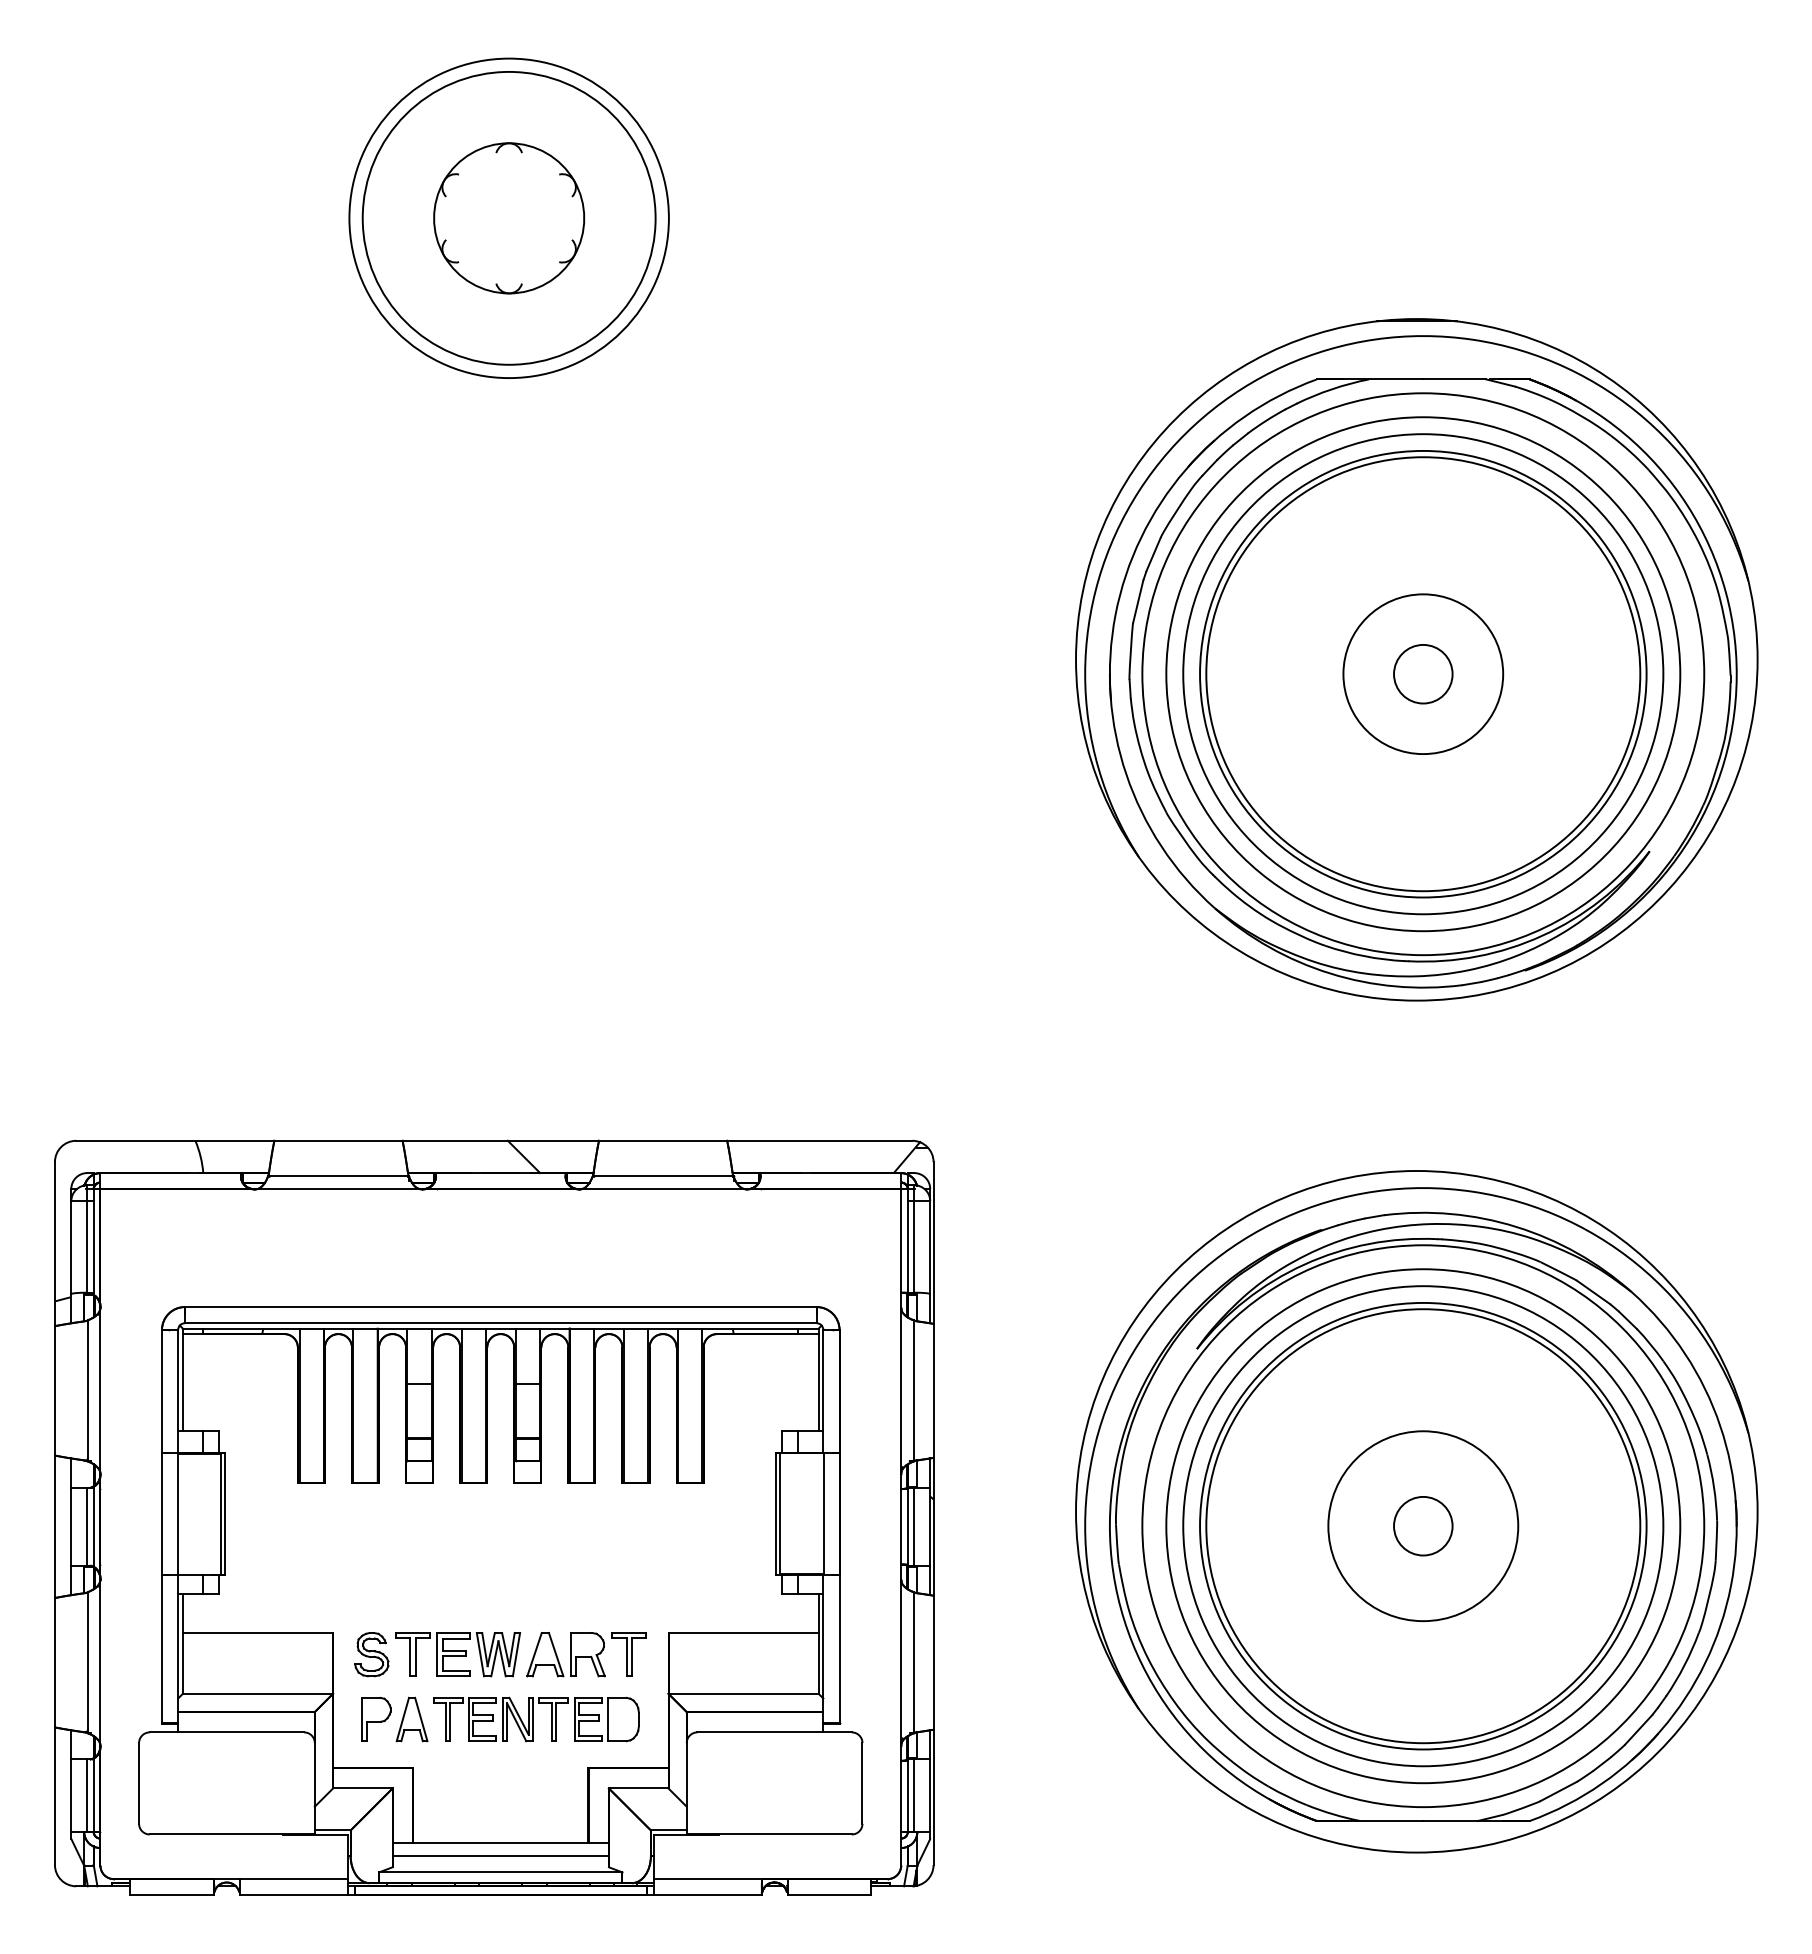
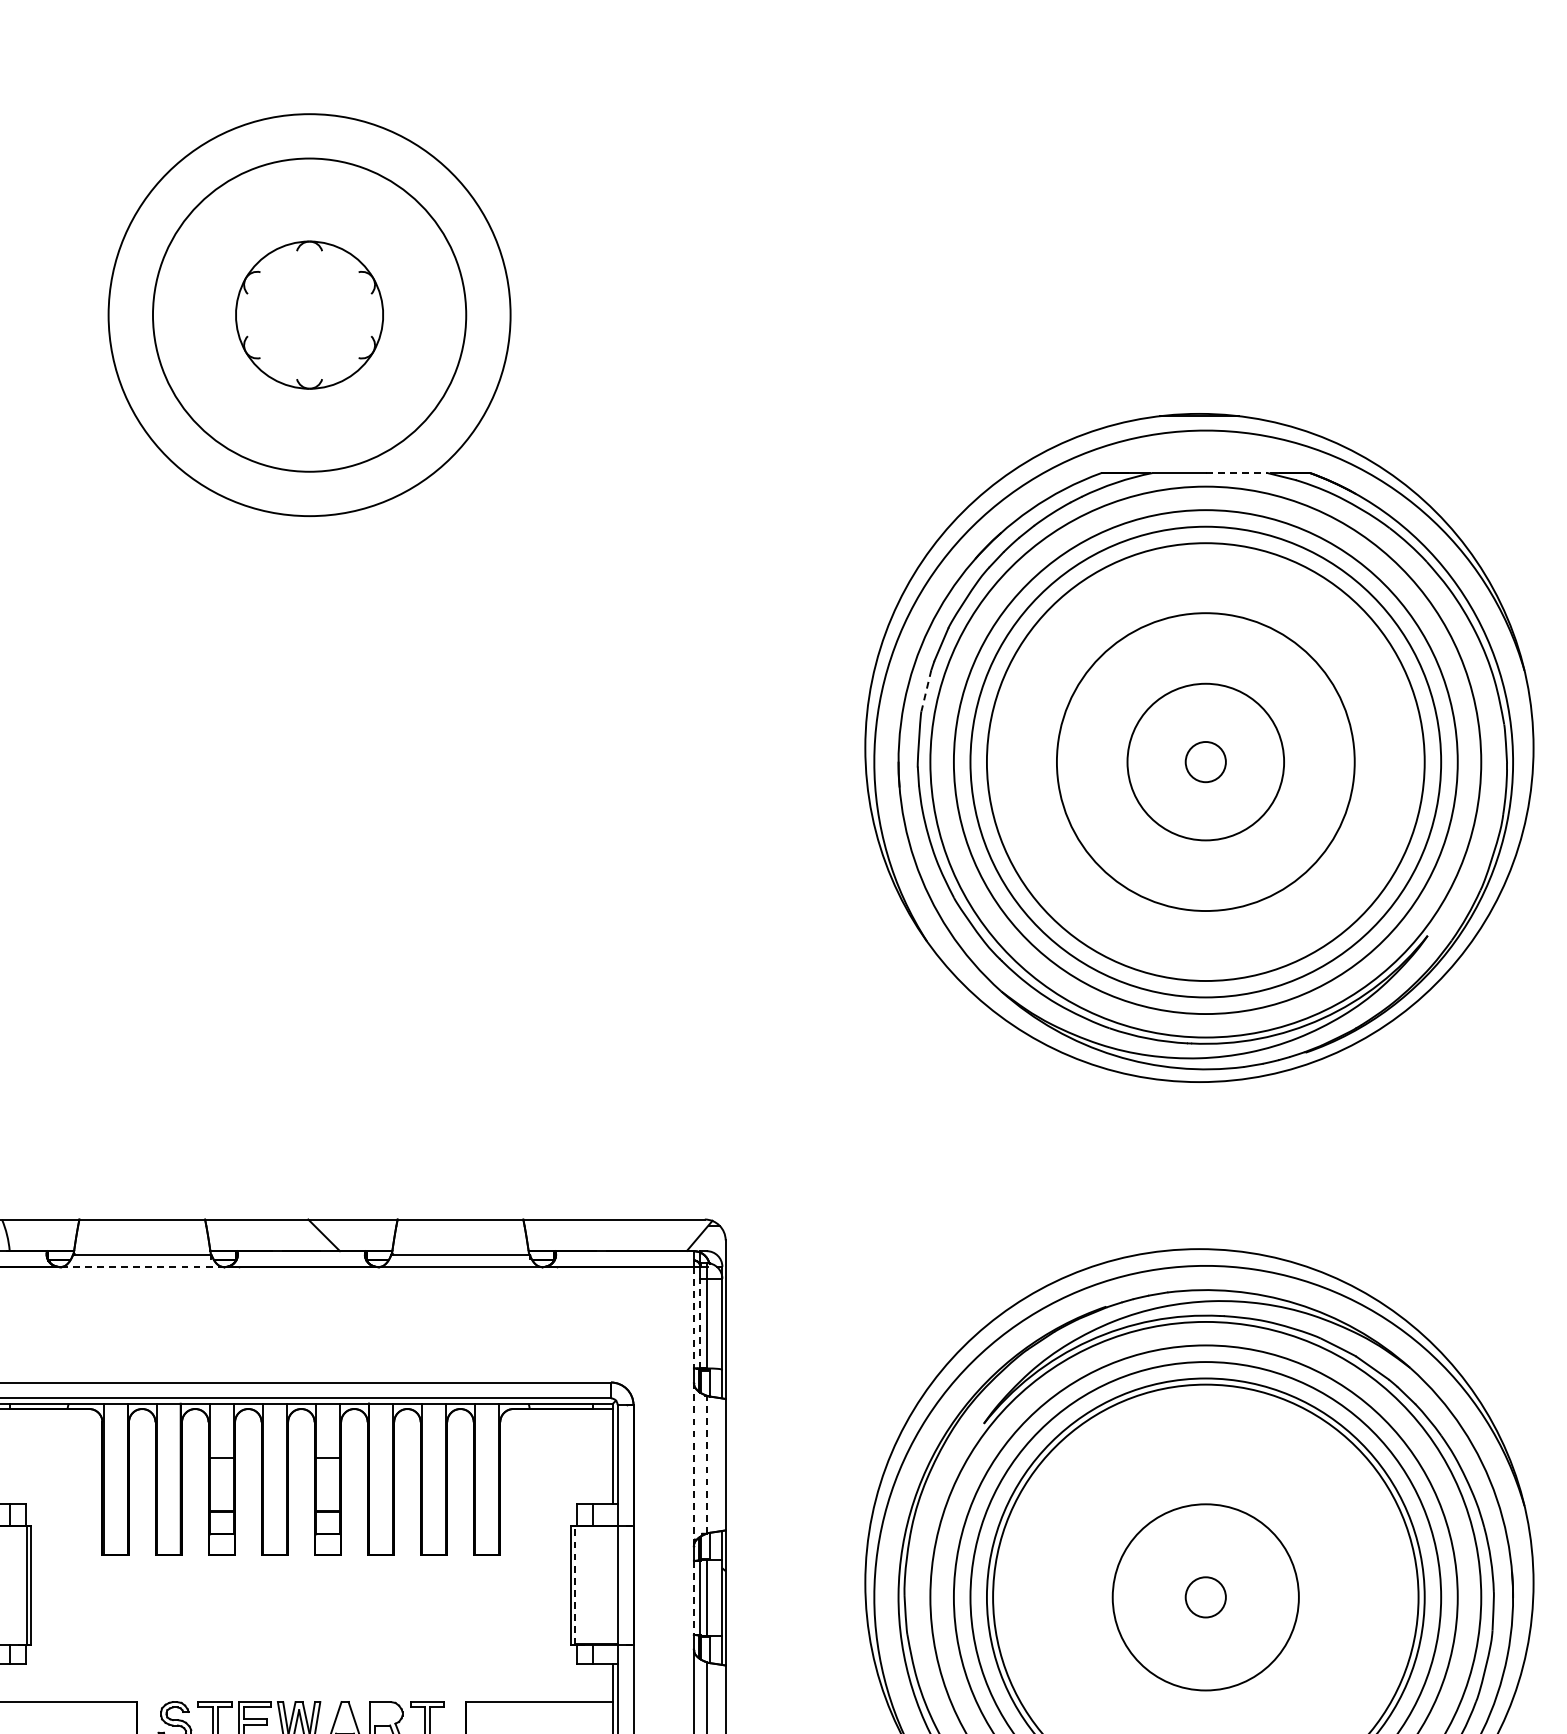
circle: (508, 217) -> (308, 314), size x1.4
line: (1455, 379) -> (1237, 473), solid -> dashed
line: (1138, 601) -> (926, 690), solid -> dashed
circle: (1423, 673) -> (1206, 761), size x0.7
circle: (1423, 674) -> (1206, 762), size x0.7
line: (338, 1189) -> (142, 1267), solid -> dashed
line: (901, 1241) -> (694, 1318), solid -> dashed
line: (907, 1246) -> (700, 1323), solid -> dashed
line: (901, 1390) -> (694, 1464), solid -> dashed
line: (914, 1390) -> (706, 1464), solid -> dashed
line: (780, 1513) -> (575, 1584), solid -> dashed
circle: (1423, 1525) -> (1206, 1596), size x0.7
line: (901, 1526) -> (694, 1597), solid -> dashed

